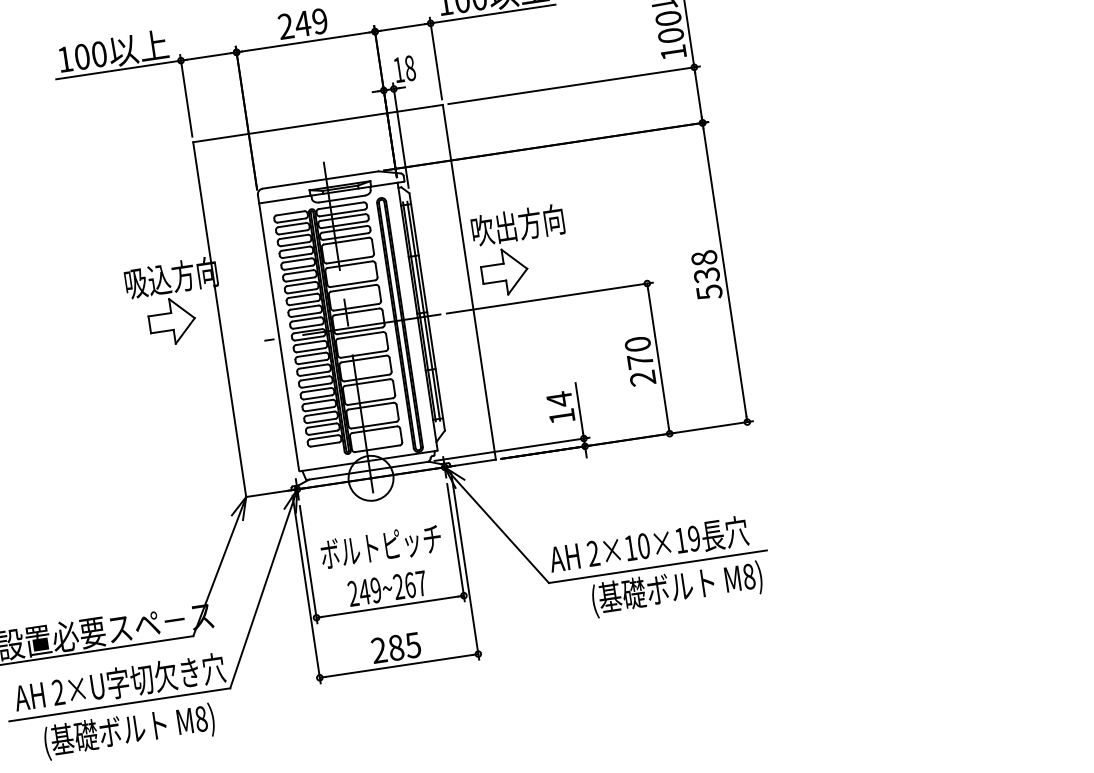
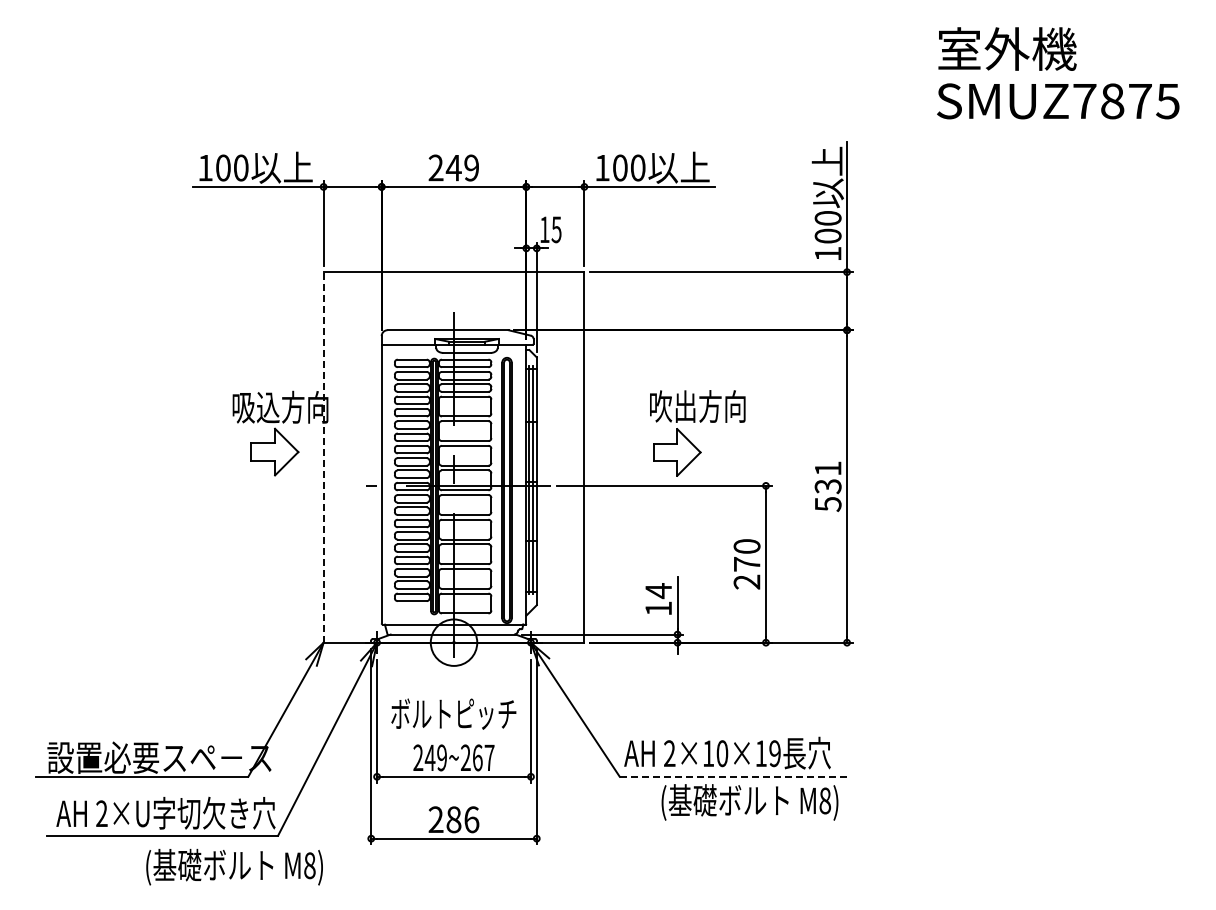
text: (410, 68) -> (556, 229), 18 -> 15
part: (515, 258) -> (690, 440), moved
text: (703, 258) -> (827, 468), 538 -> 531
line: (219, 318) -> (323, 456), solid -> dashed
line: (657, 566) -> (733, 776), solid -> dashed
text: (413, 645) -> (471, 819), 285 -> 286
text: (129, 731) -> (234, 867), moved

